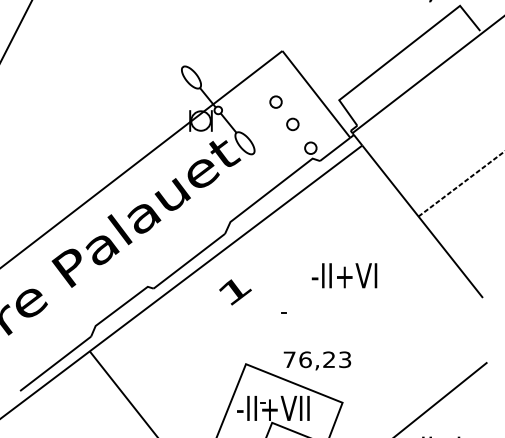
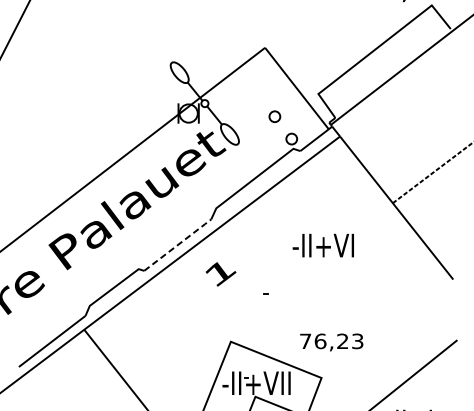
part: (275, 101) -> (258, 95), removed
line: (190, 260) -> (178, 244), solid -> dashed
text: (344, 275) -> (323, 245), moved
text: (317, 360) -> (331, 342), moved

